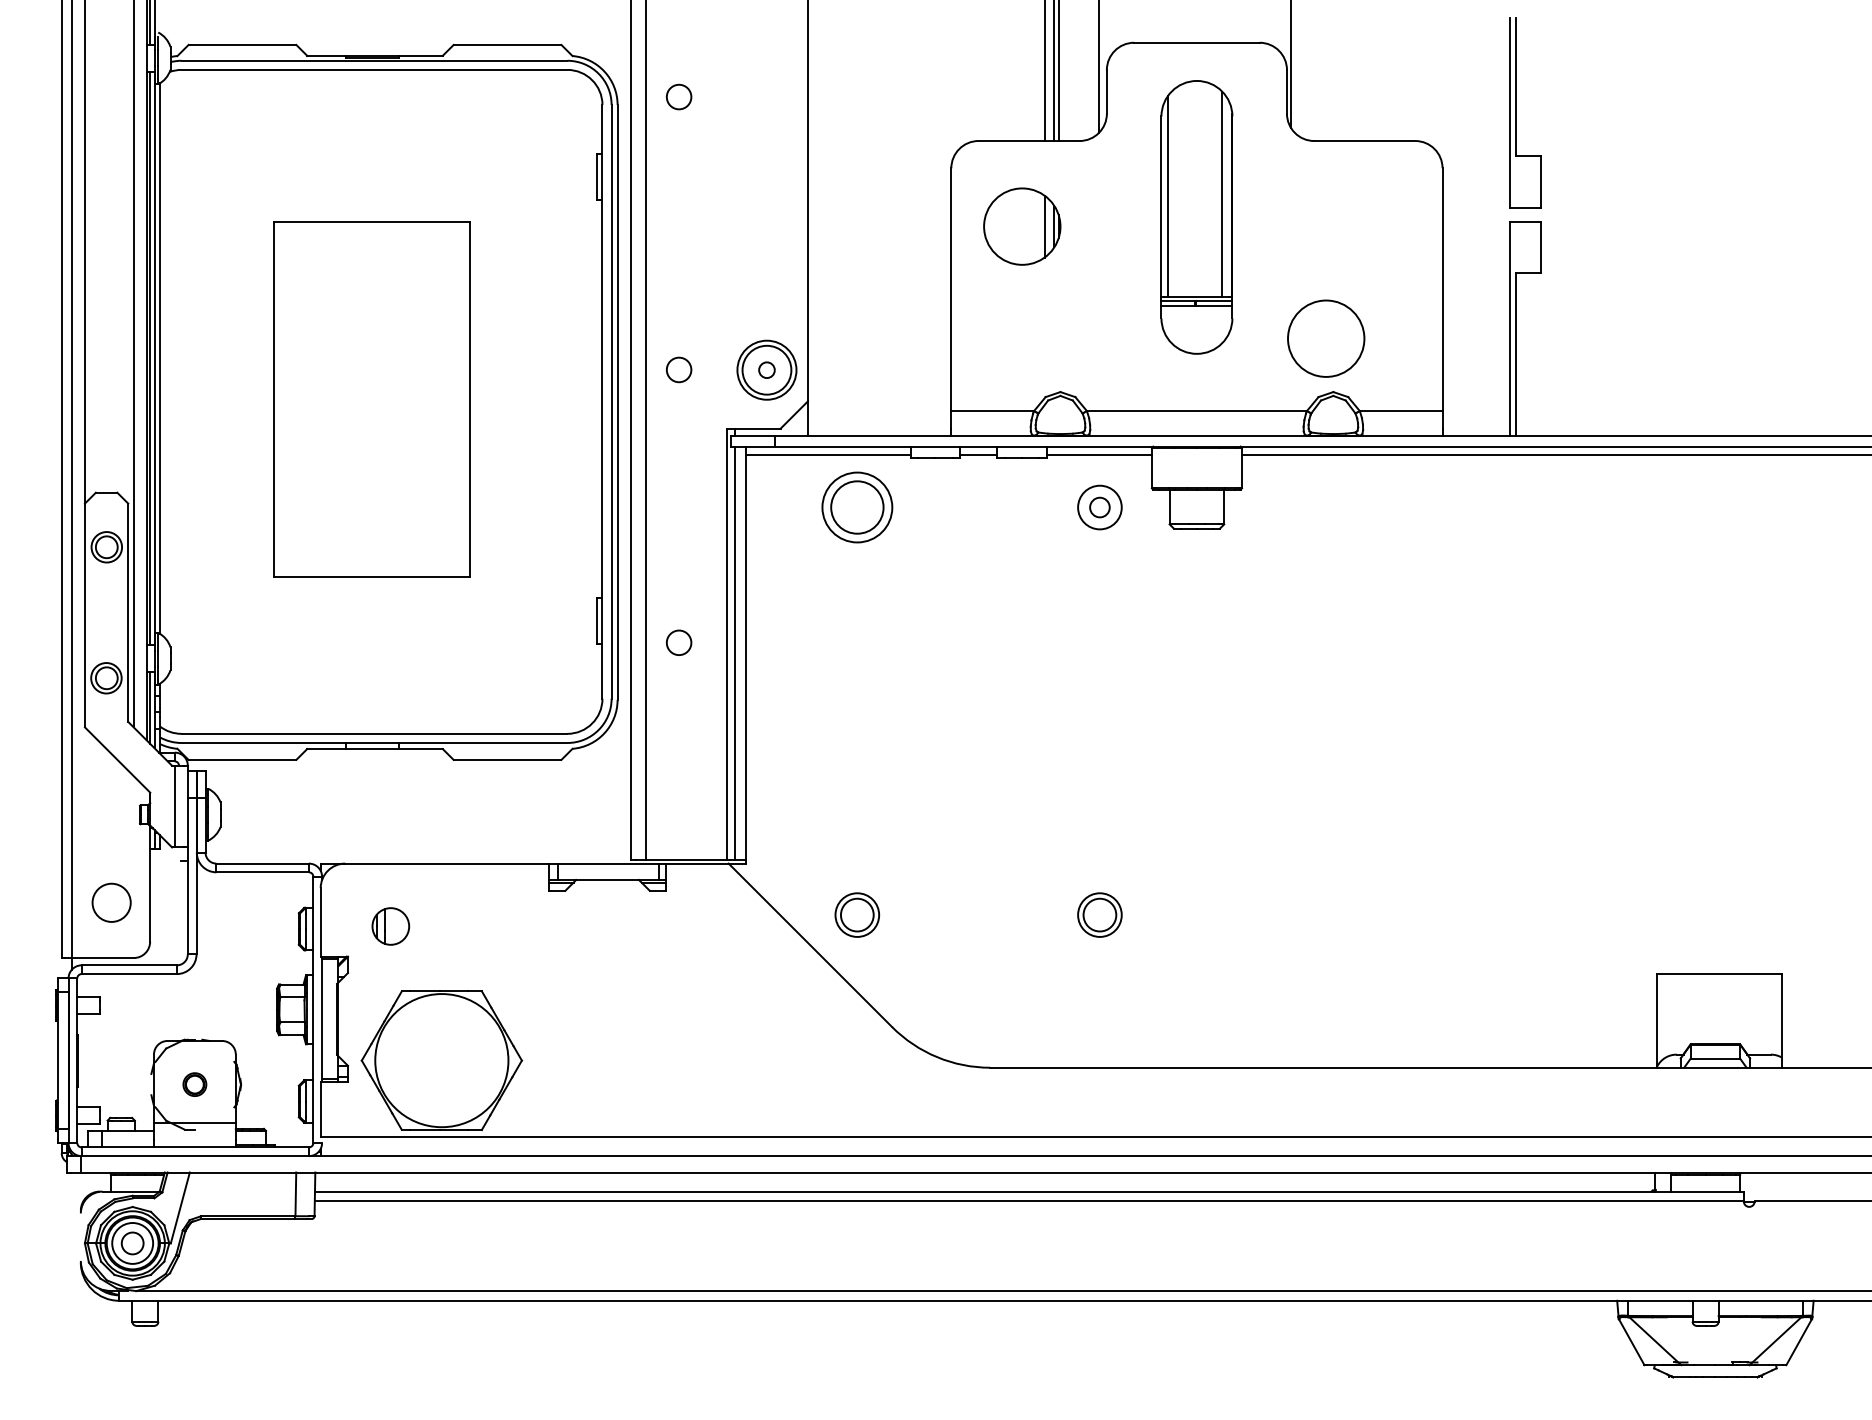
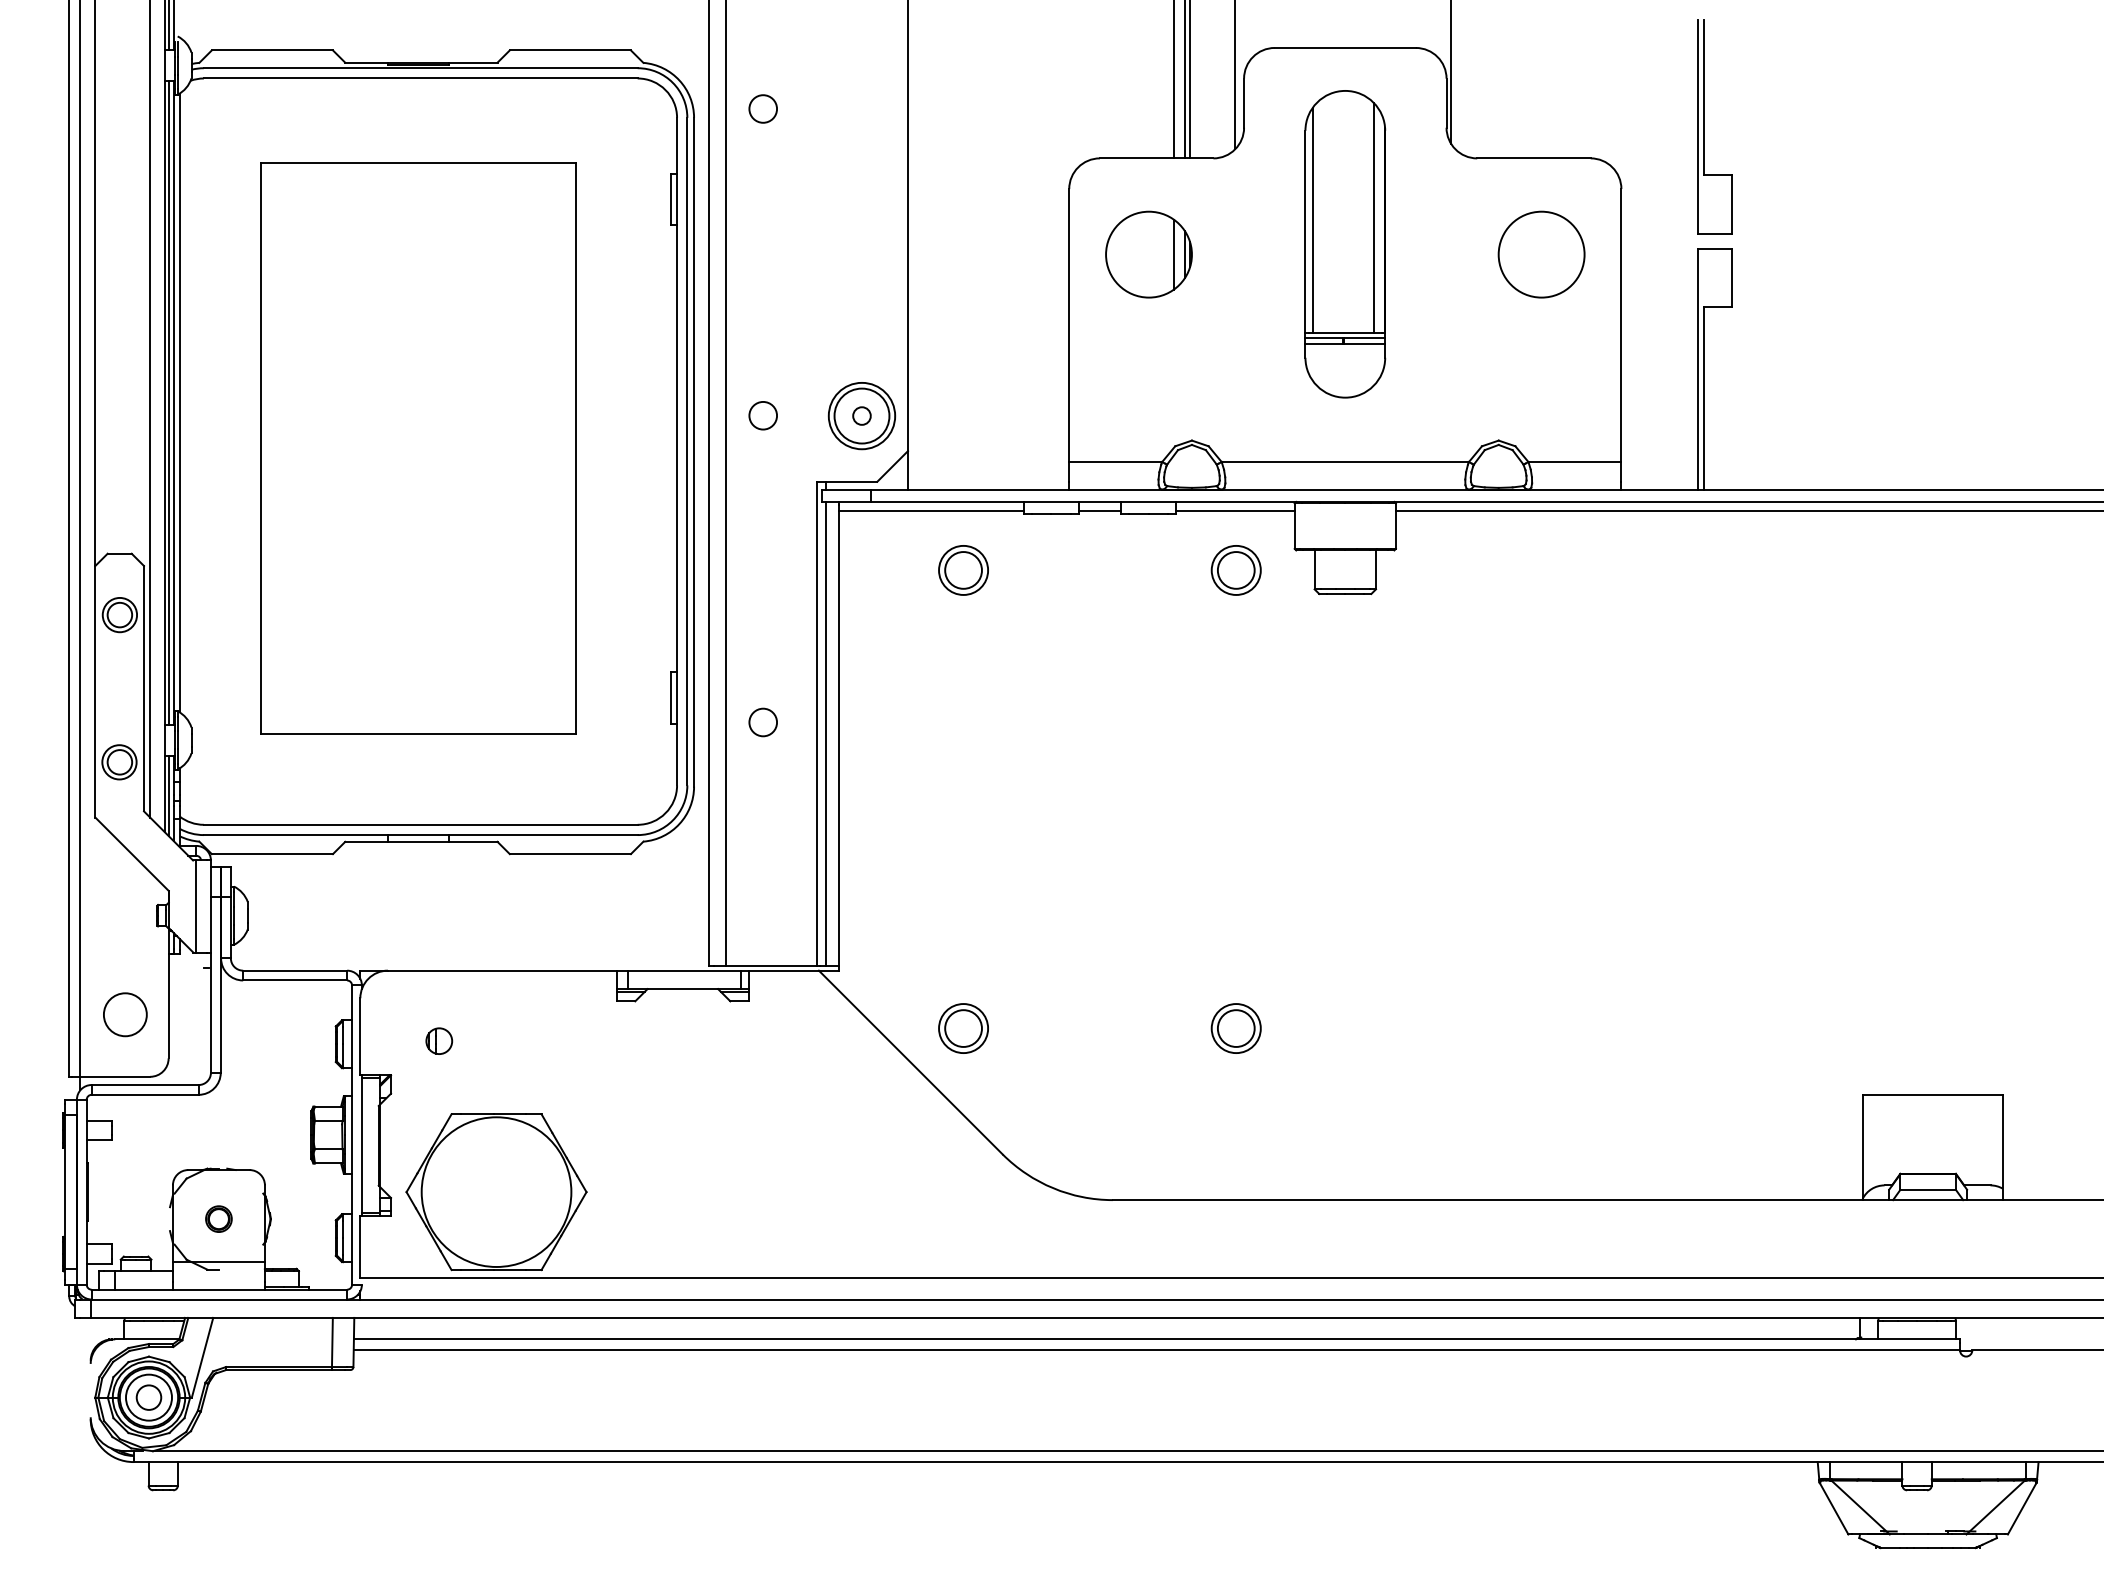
circle: (1326, 338) -> (1541, 254), moved
part: (372, 399) -> (418, 448), size x1.43
part: (857, 507) -> (963, 570), size x0.62
circle: (1099, 507) -> (1235, 570), size x1.67
part: (391, 925) -> (439, 1040), size x0.62

